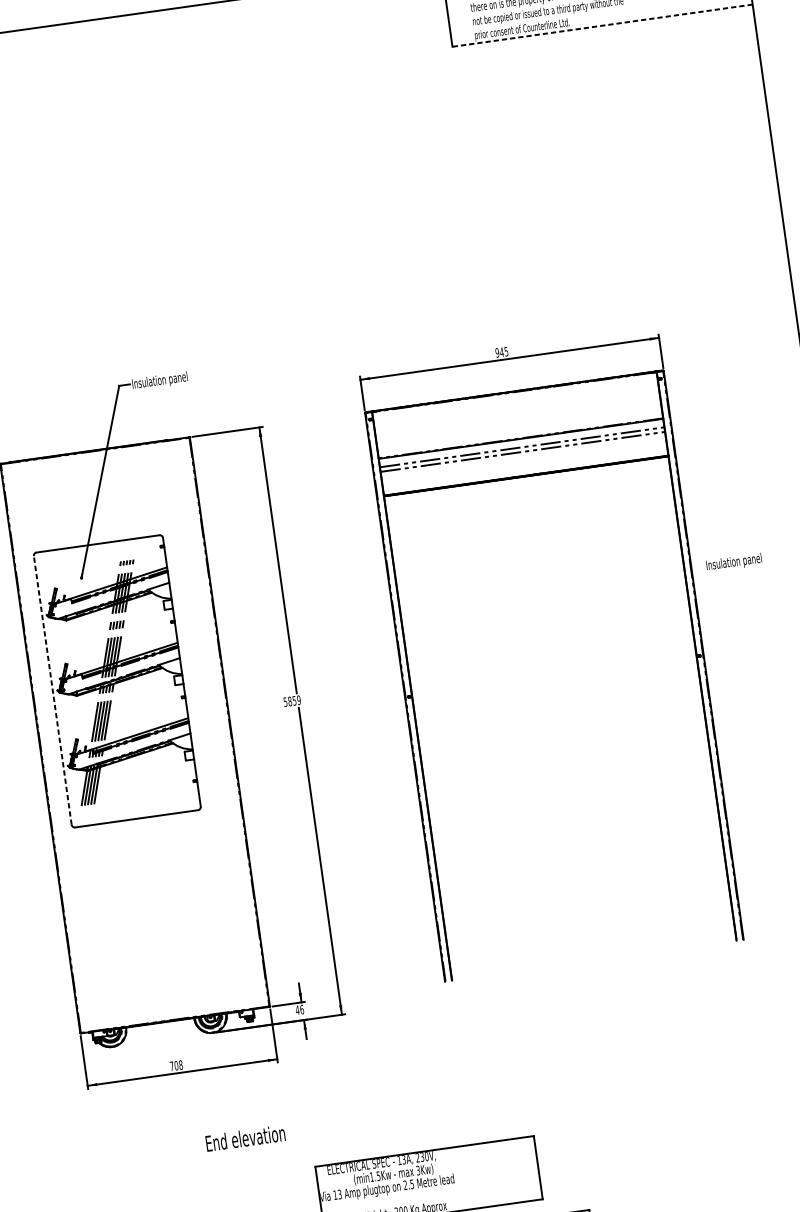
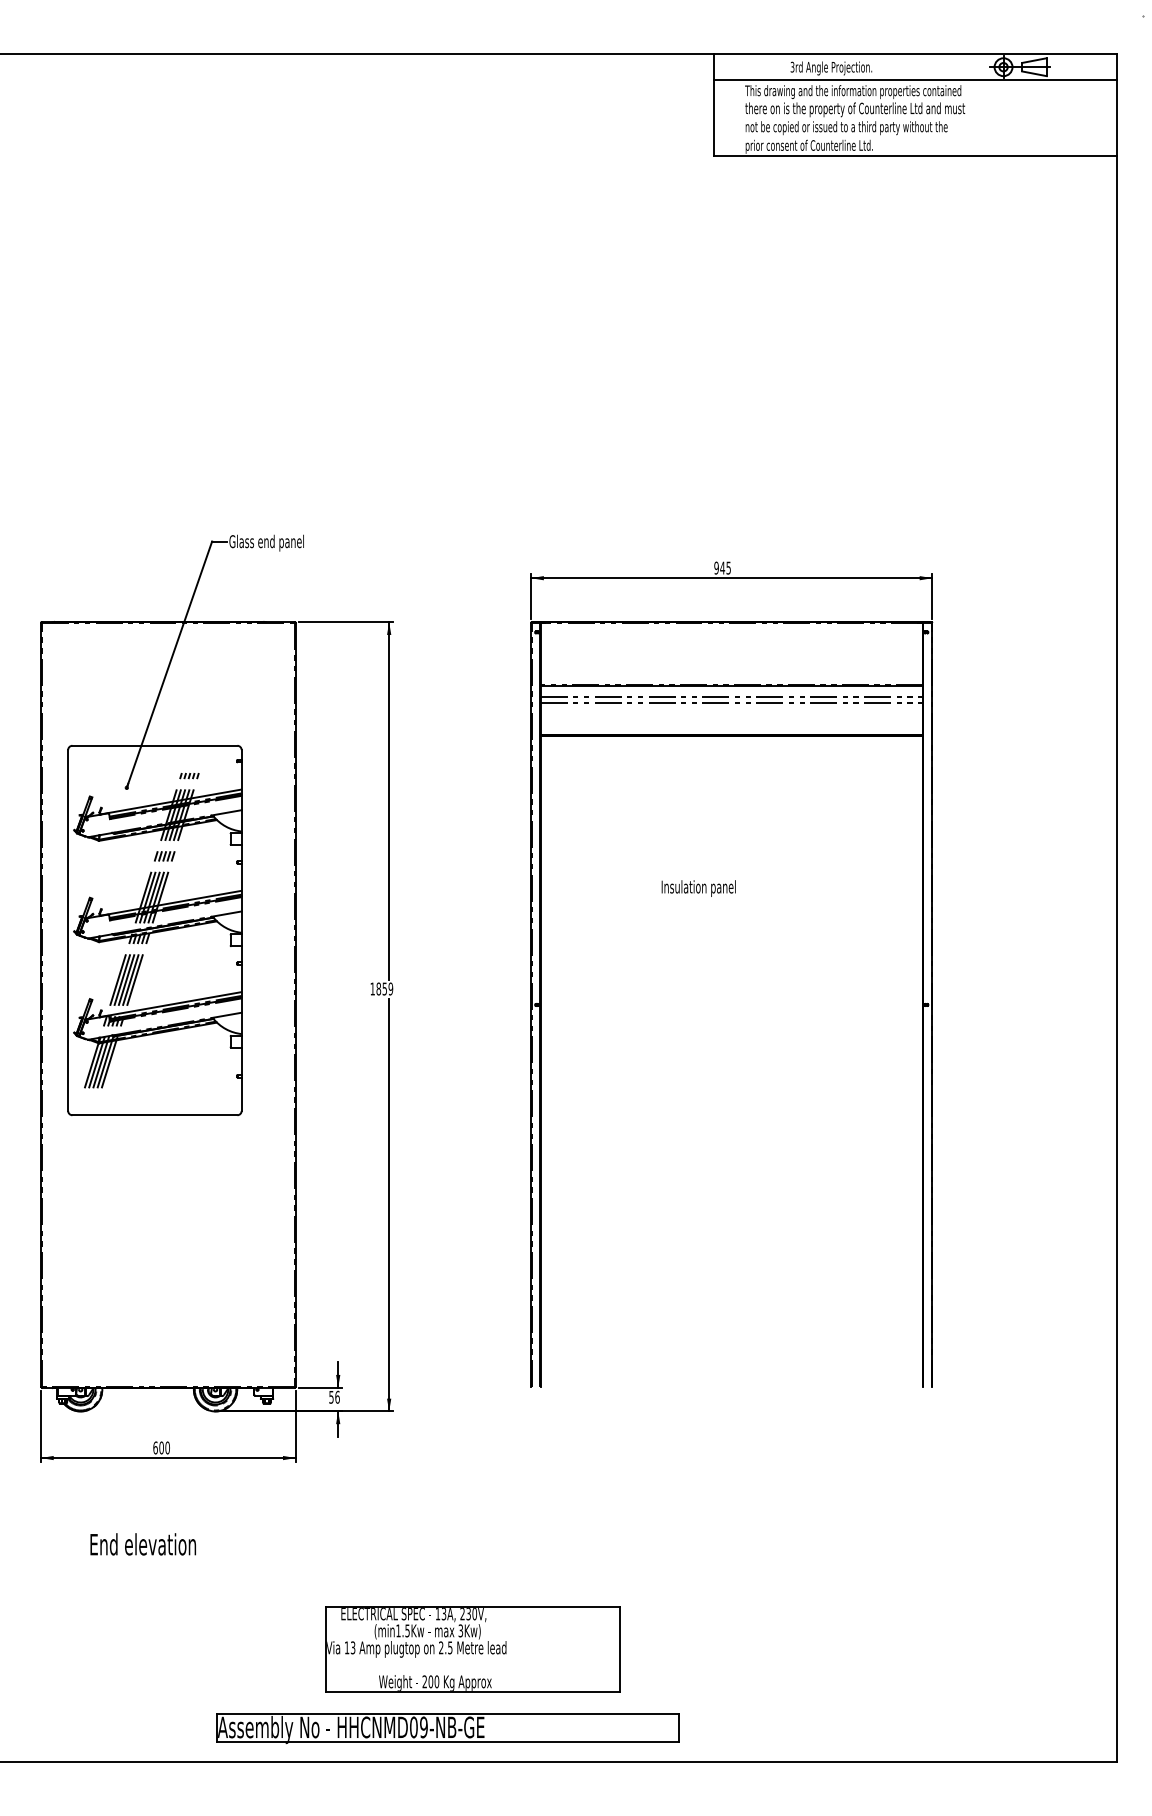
line: (602, 25) -> (915, 156), dashed -> solid
text: (159, 381) -> (265, 542), Insulation panel -> Glass end panel
text: (734, 562) -> (698, 888), moved
line: (53, 690) -> (68, 930), dashed -> solid
text: (285, 701) -> (372, 988), 5859 -> 1859
text: (297, 1010) -> (331, 1397), 46 -> 56
text: (176, 1065) -> (161, 1447), 708 -> 600
text: (245, 1138) -> (142, 1544), moved

